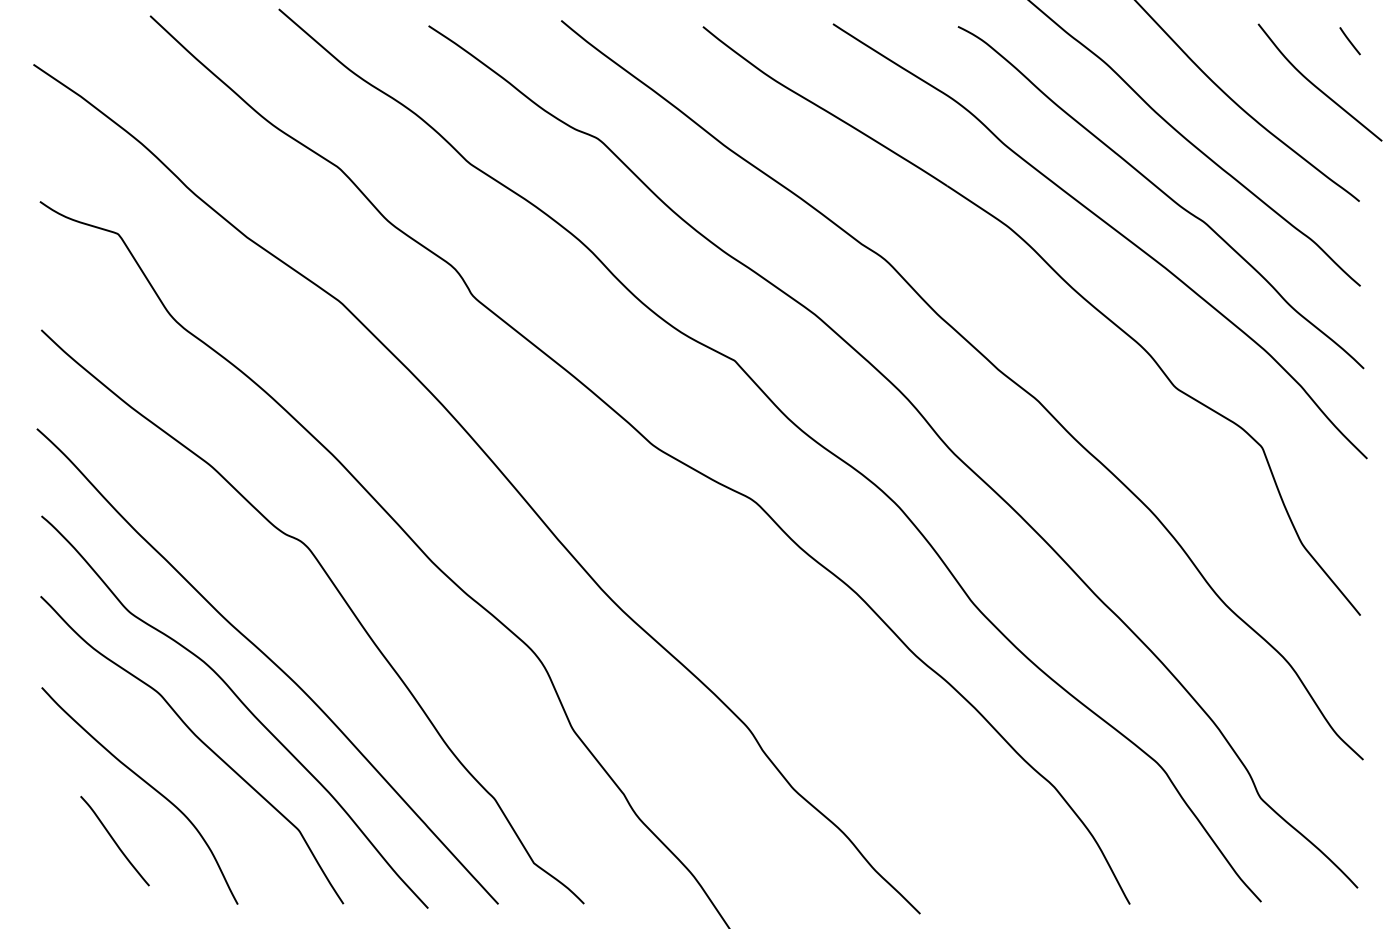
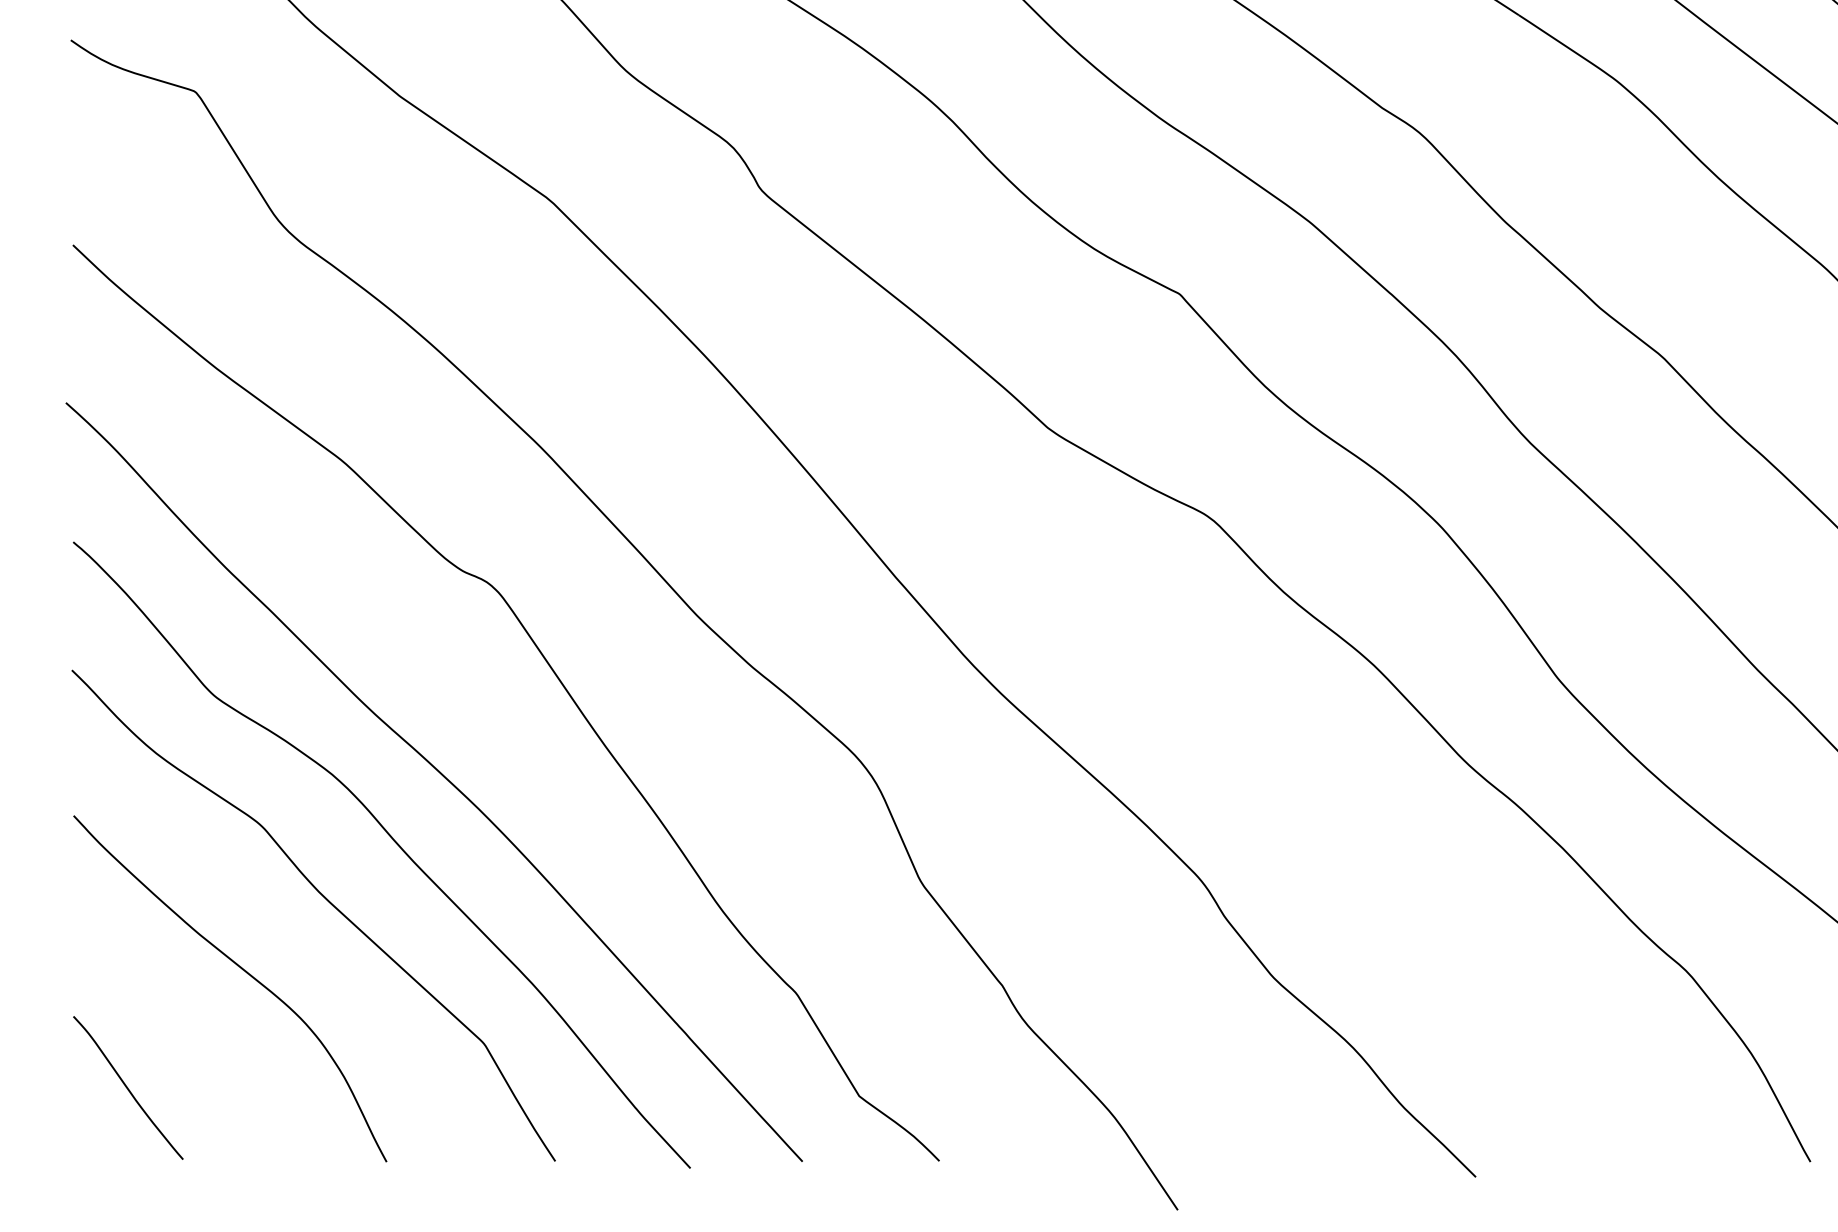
curve: (114, 841) -> (127, 1088), moved

